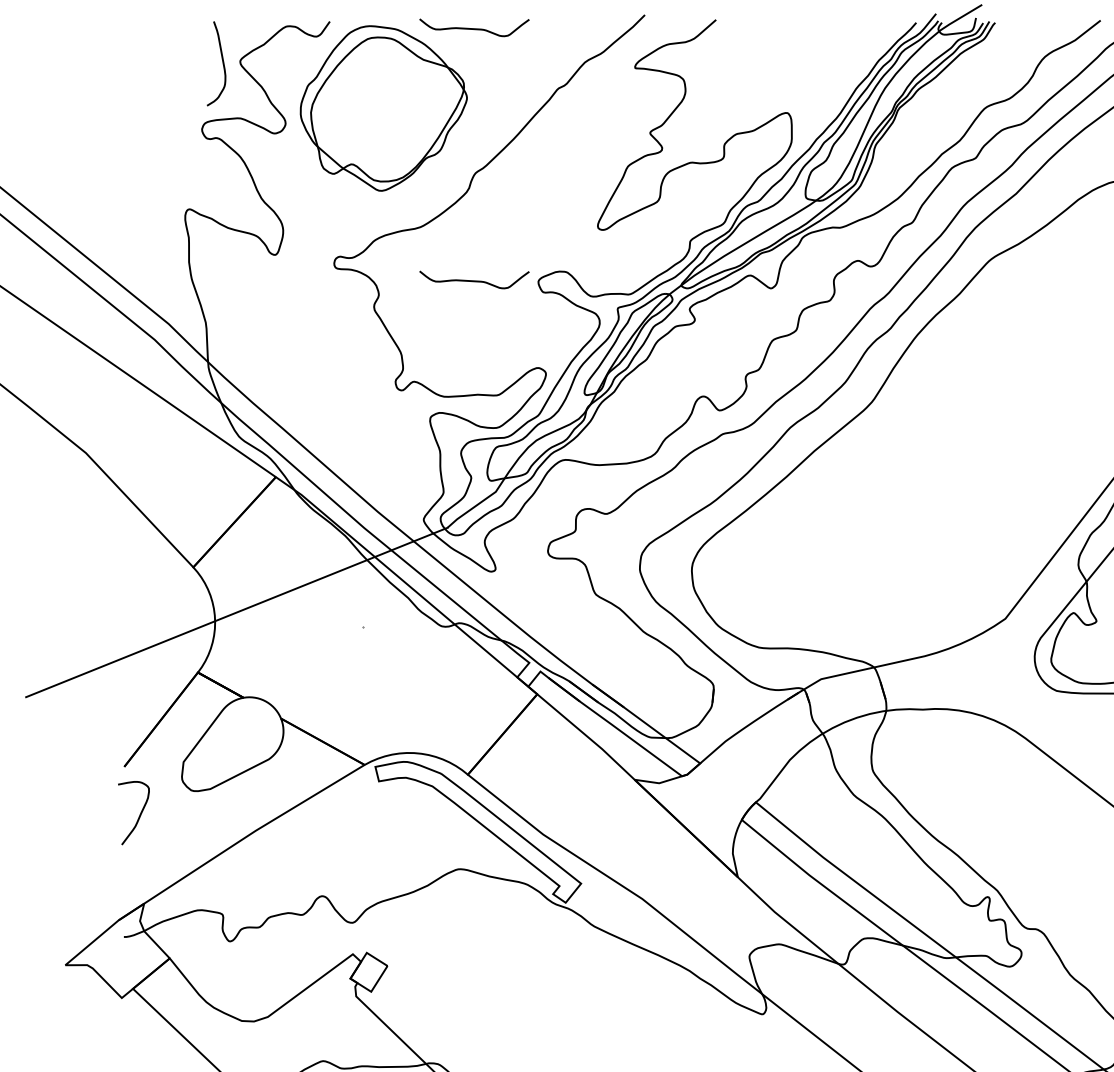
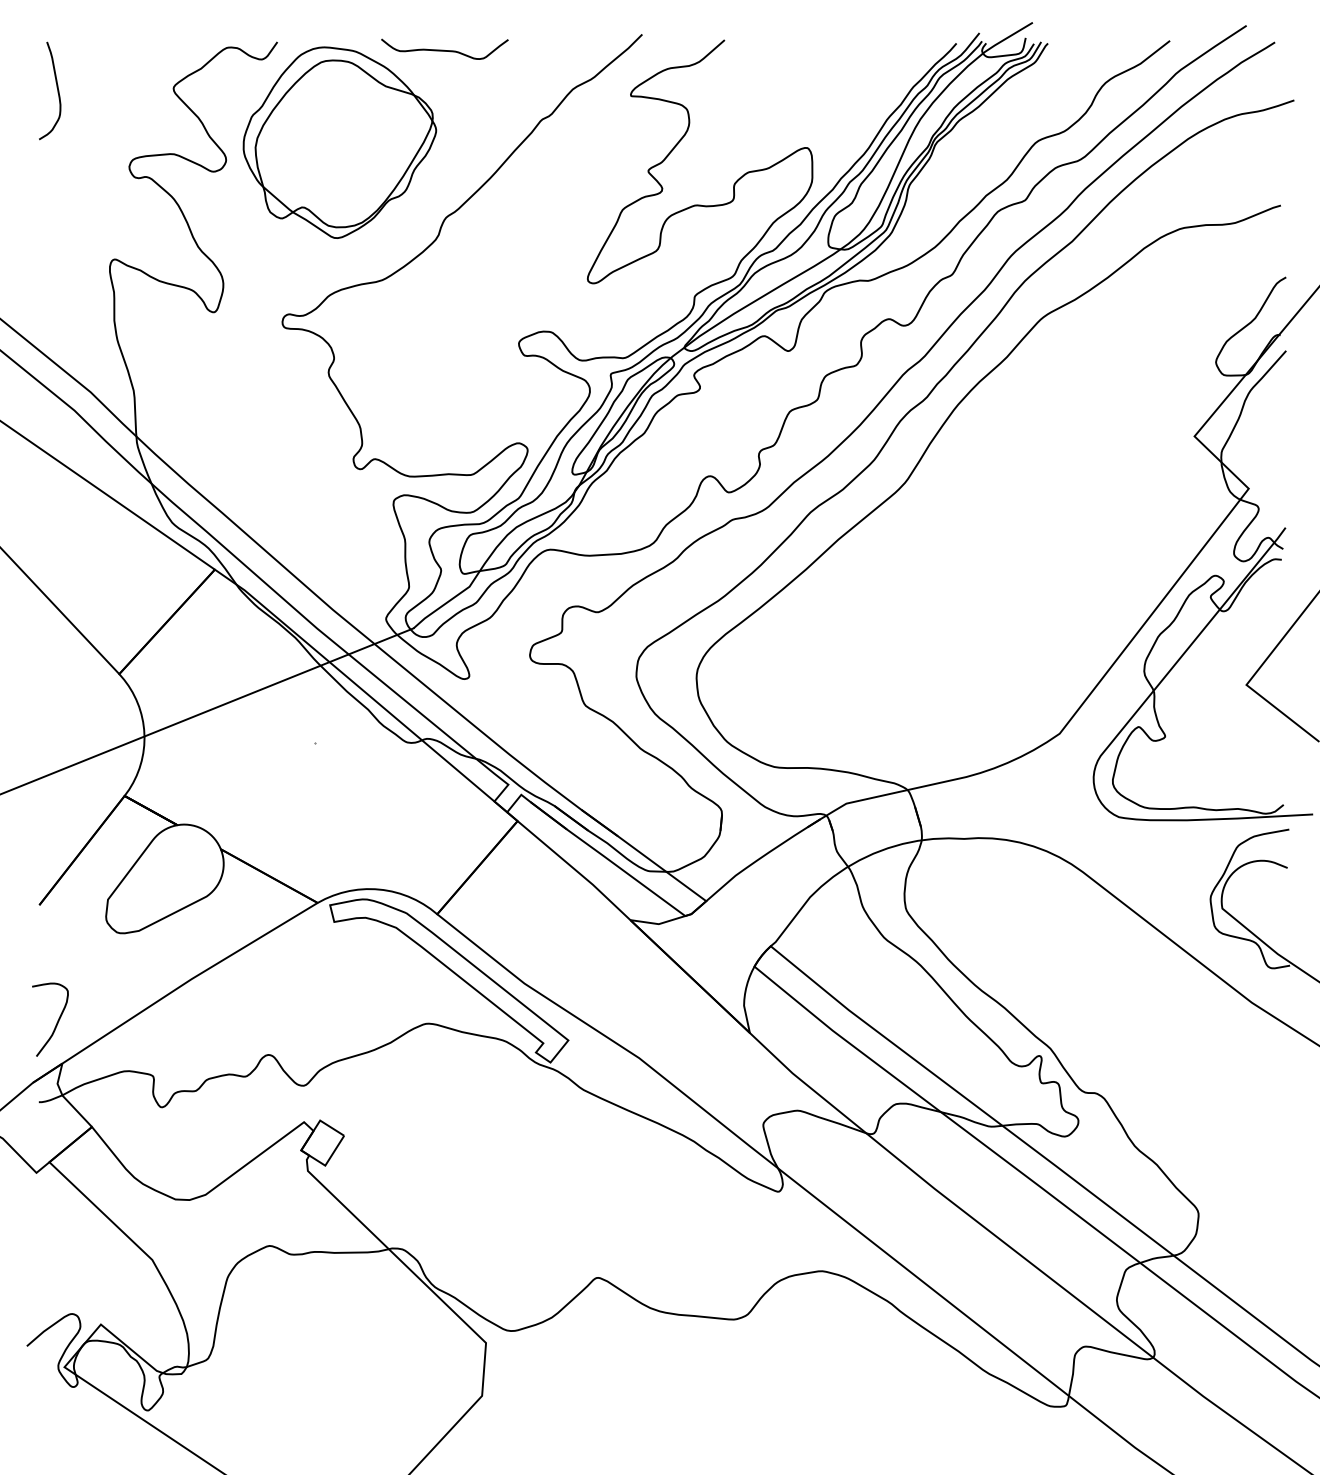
curve: (222, 60) -> (56, 87), moved
curve: (473, 280) -> (443, 341), removed
curve: (139, 815) -> (56, 1022), moved

